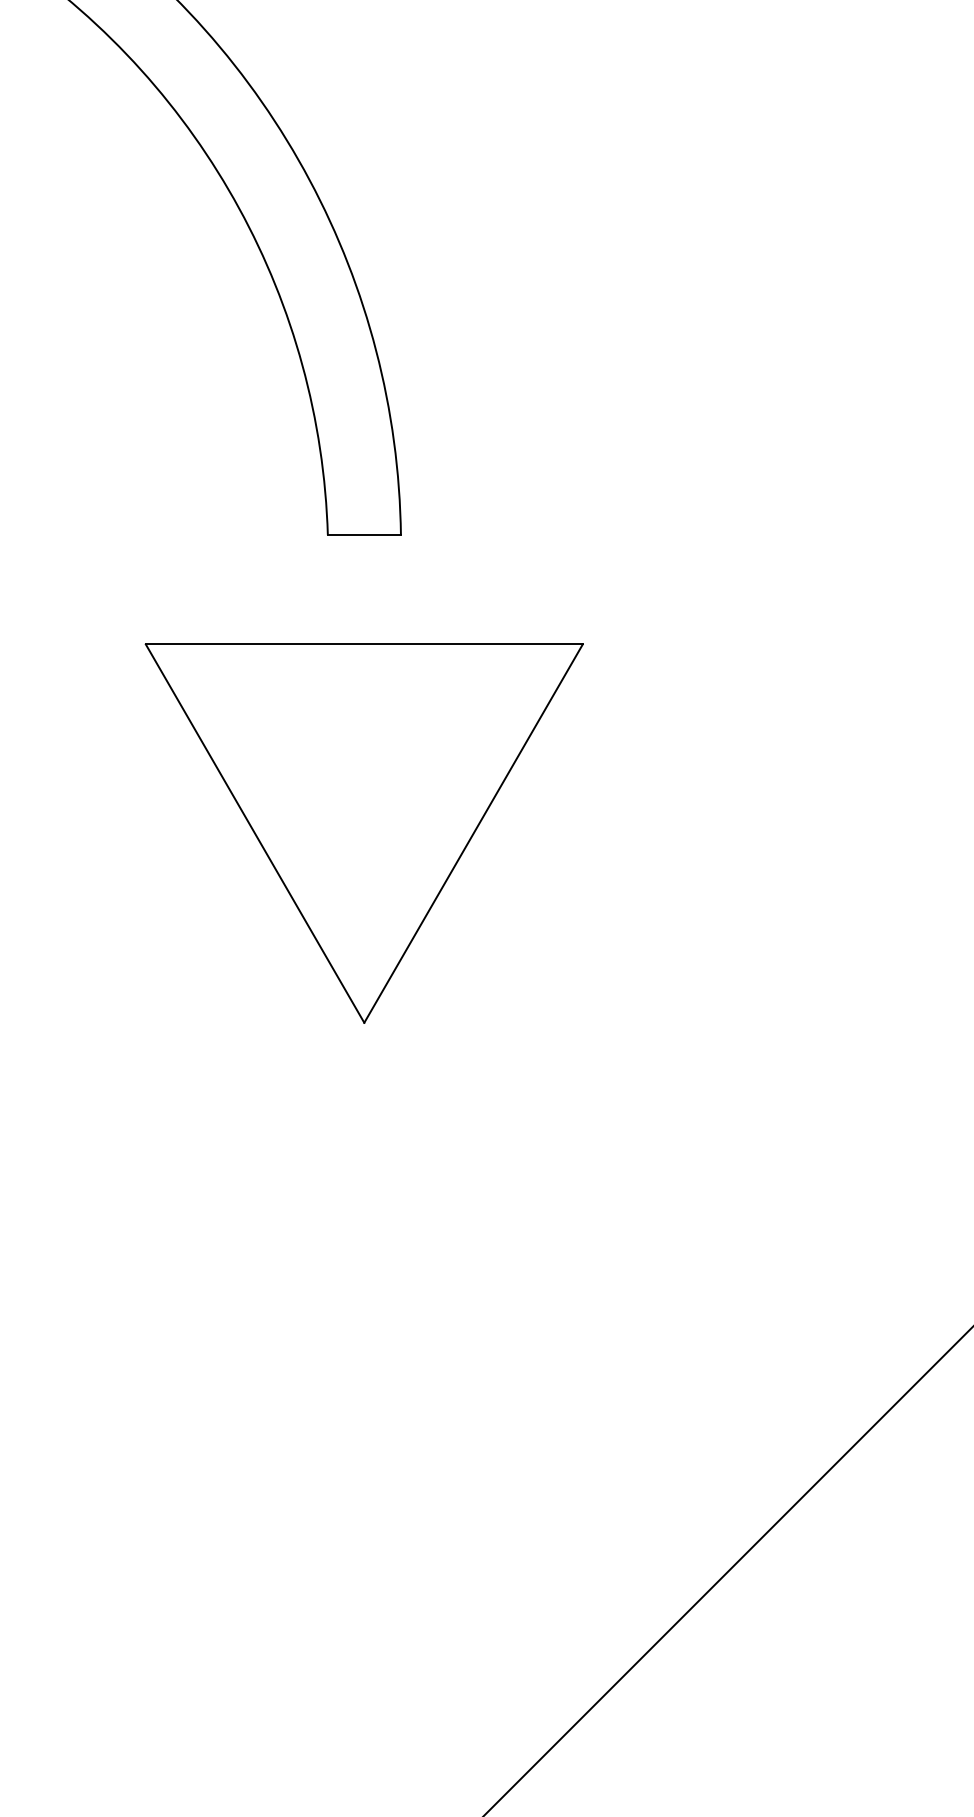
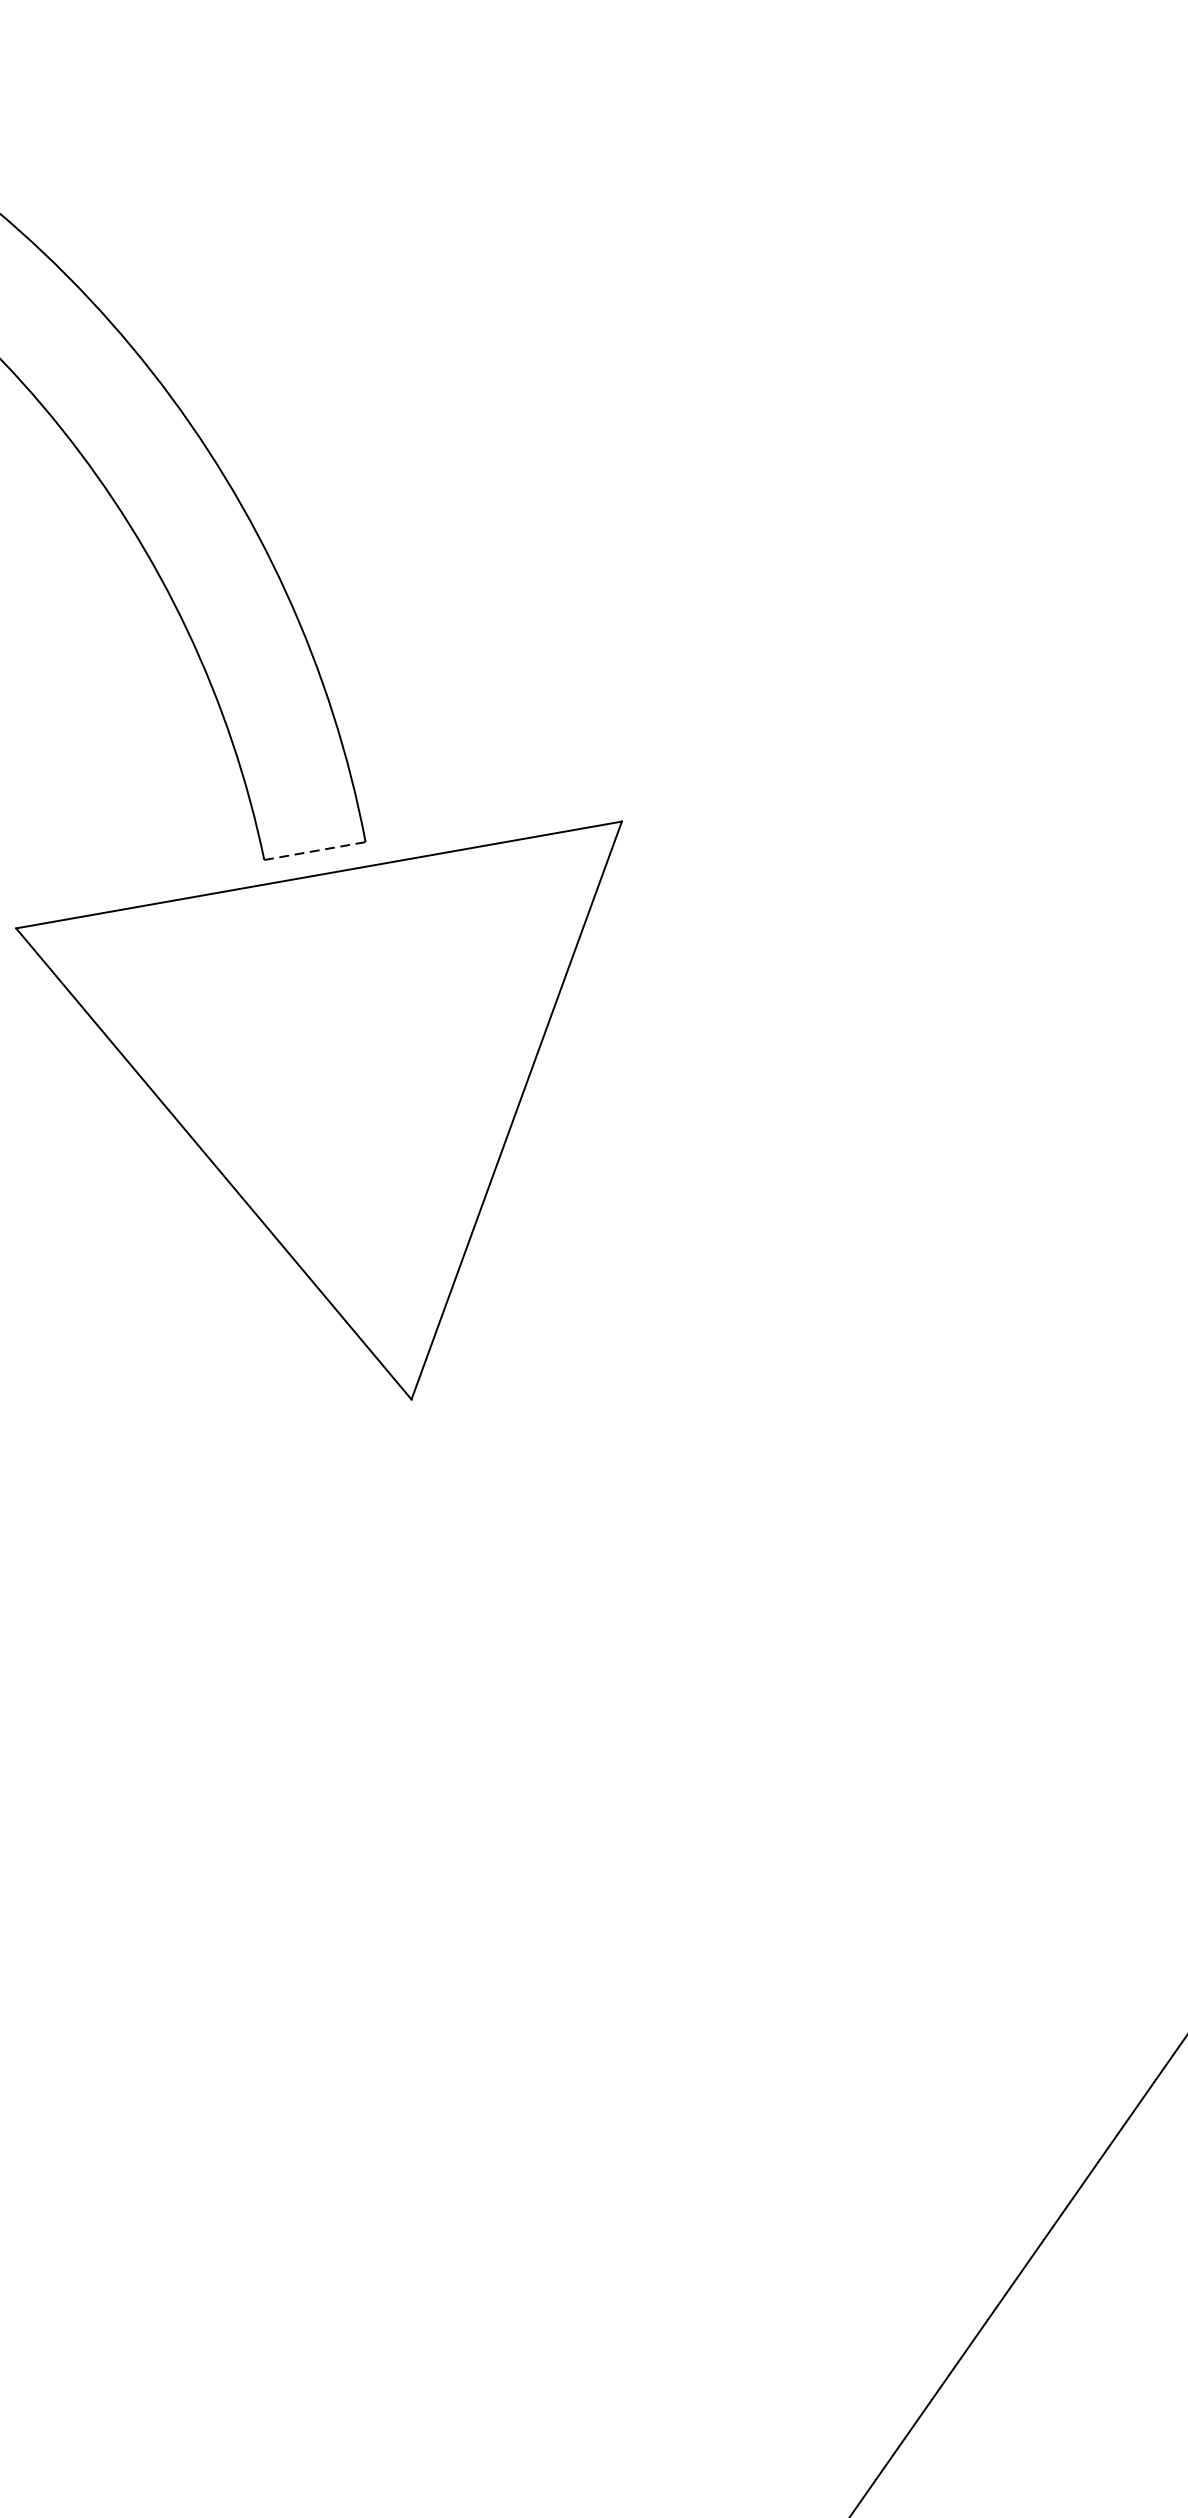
line: (363, 535) -> (313, 851), solid -> dashed
part: (363, 833) -> (364, 1137), moved

